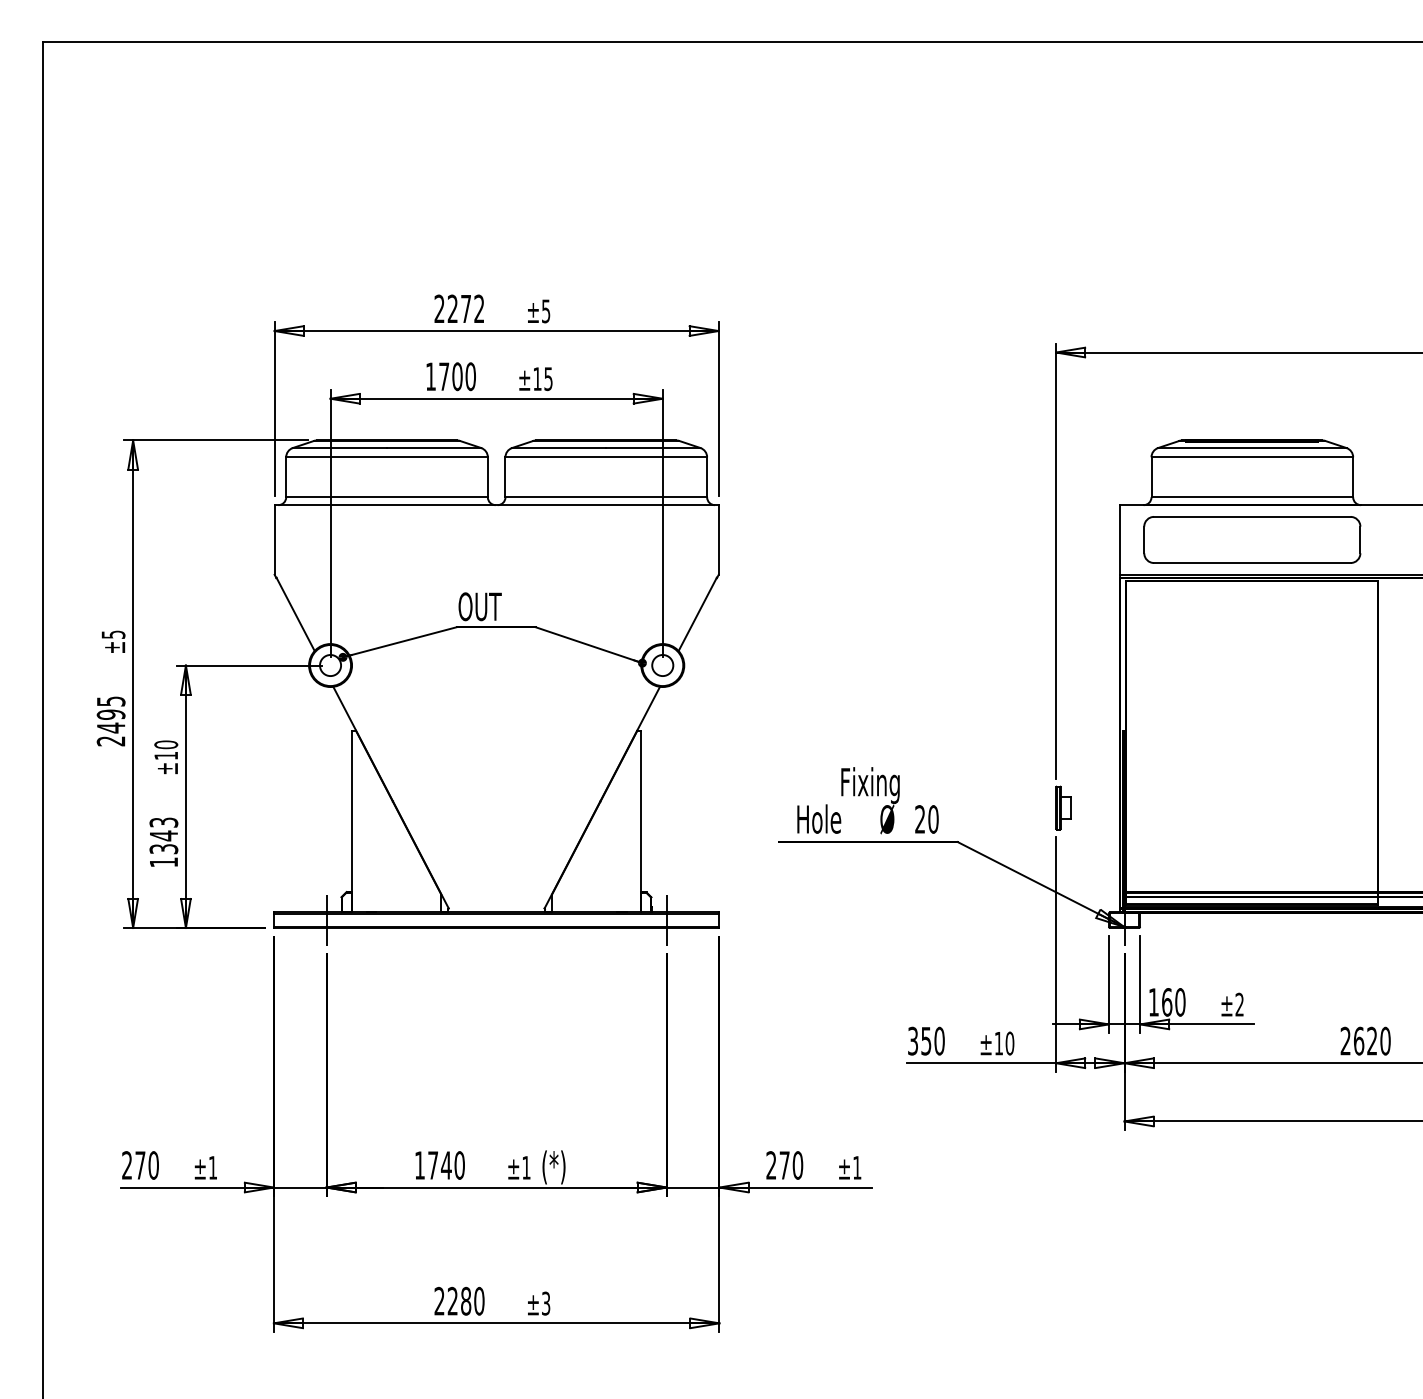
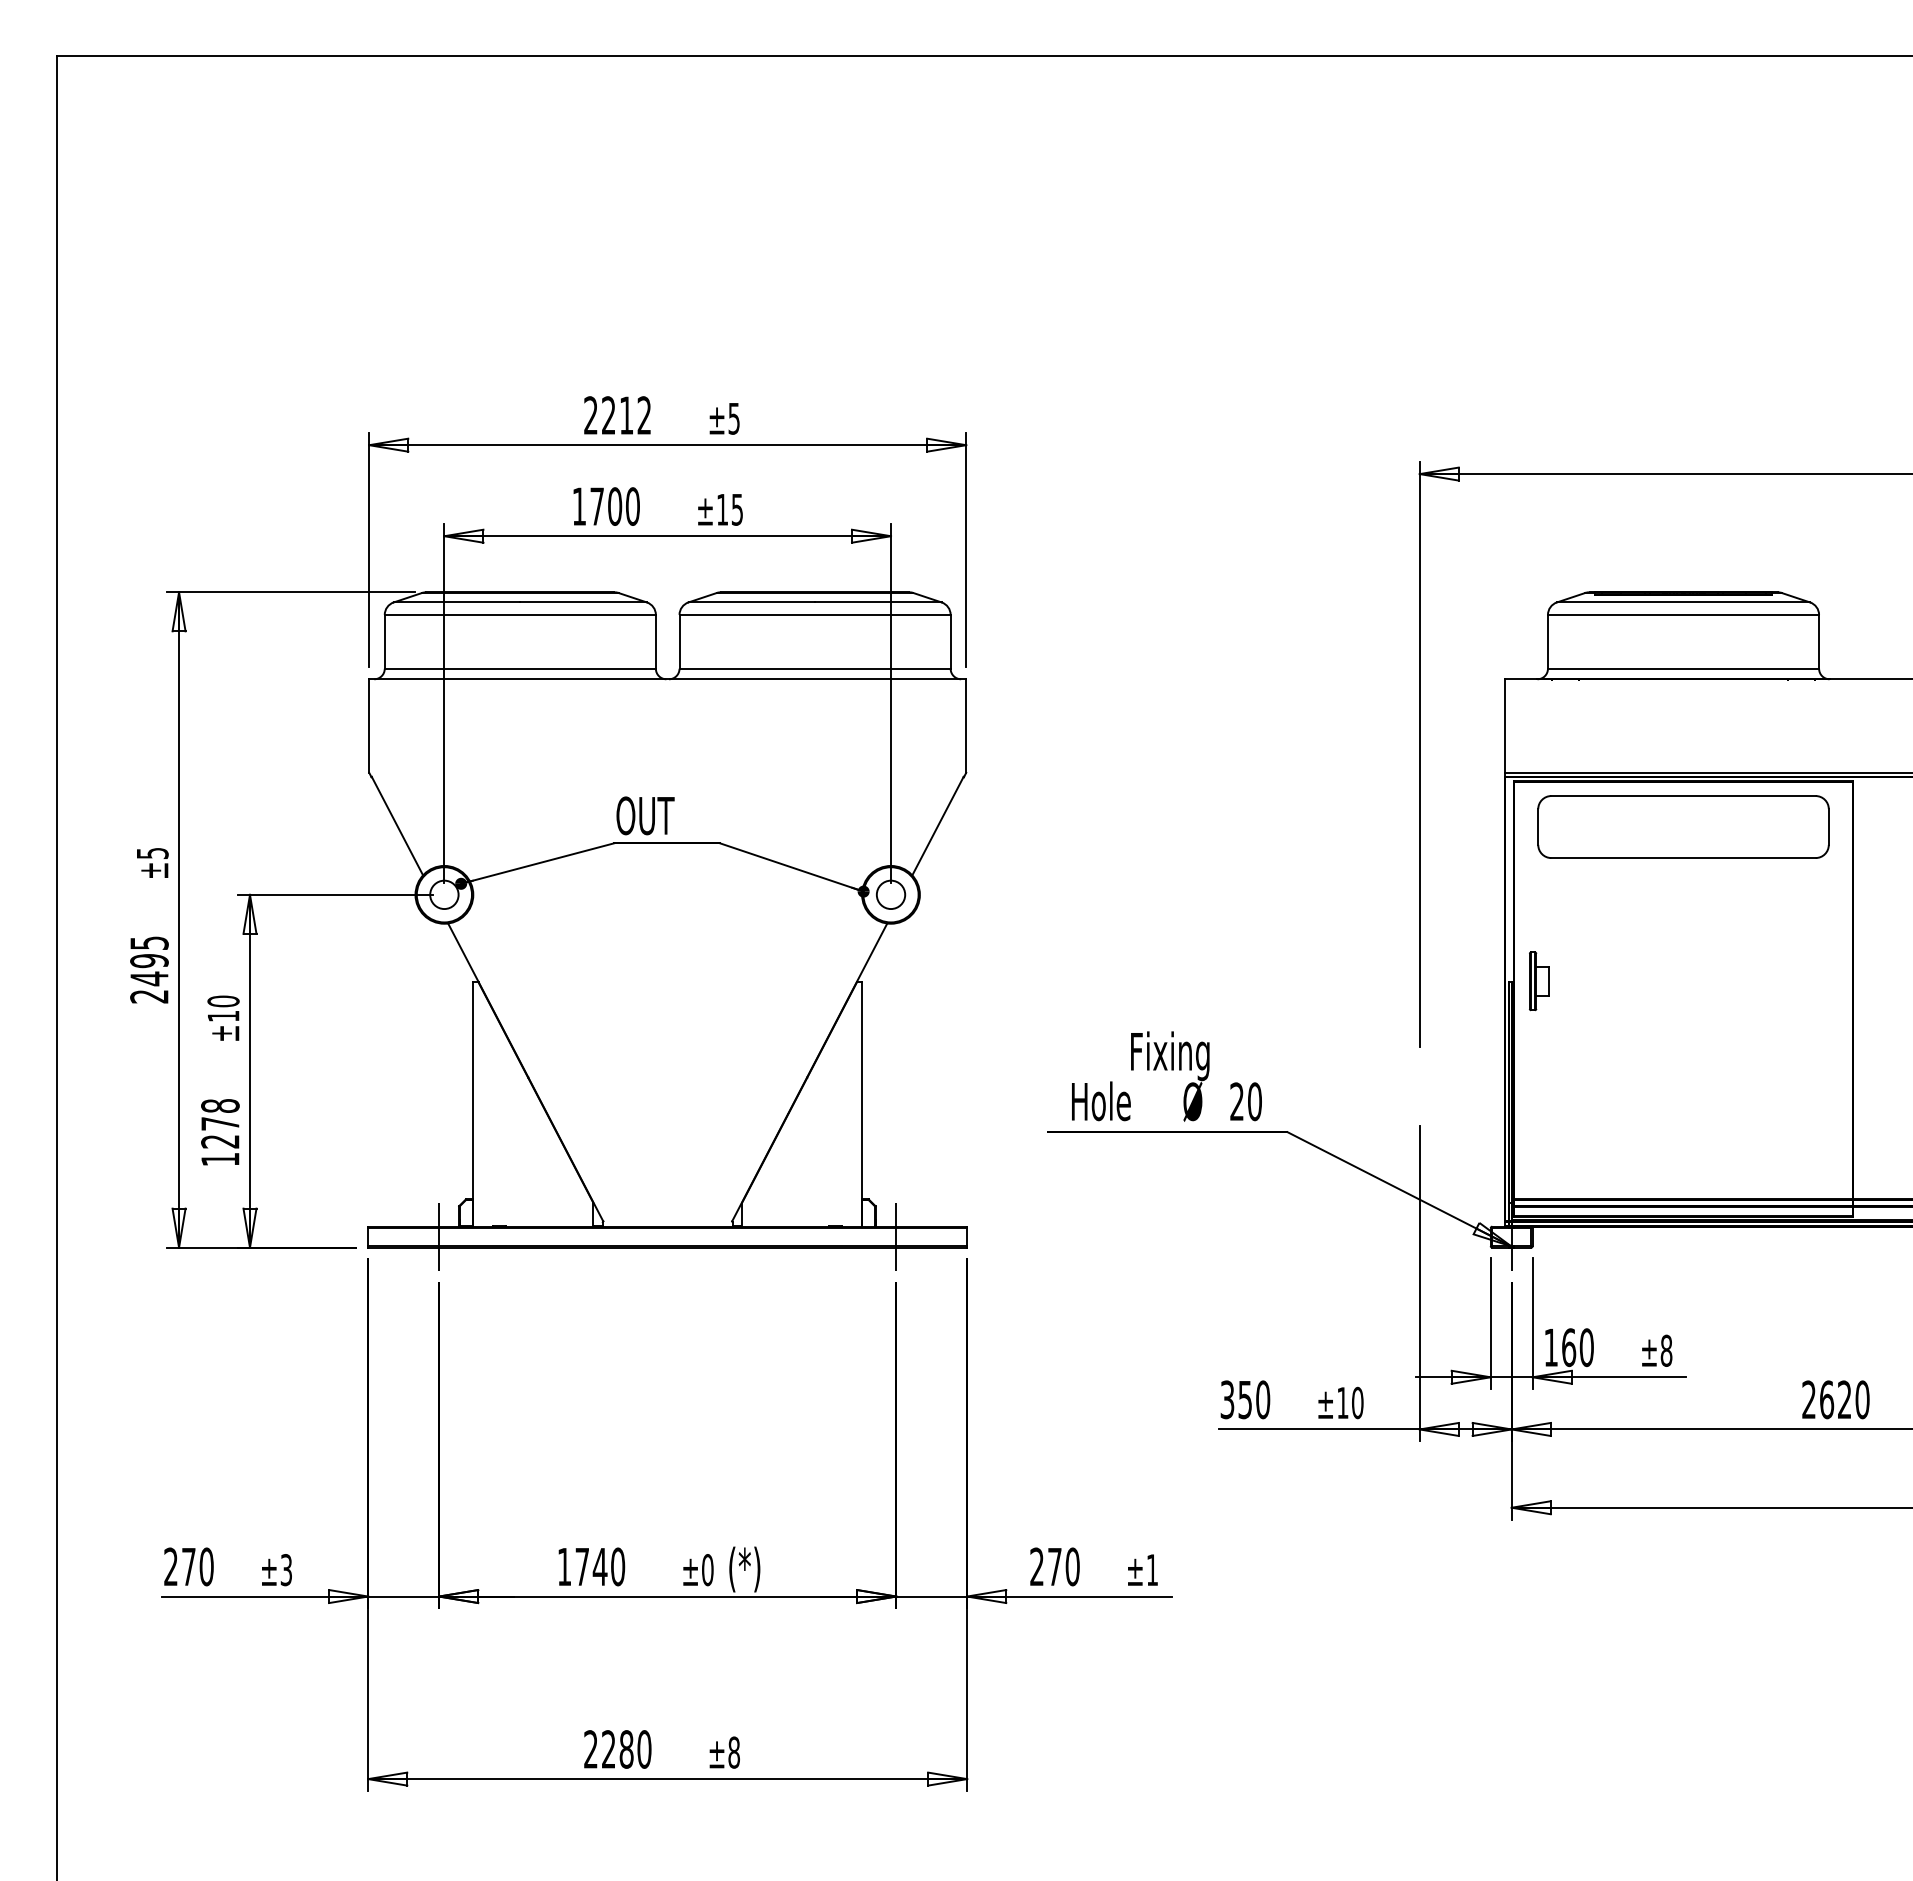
text: (466, 308) -> (626, 415), 2272 -> 2212
part: (1252, 539) -> (1683, 826), moved
part: (1063, 808) -> (1539, 981), moved
text: (163, 835) -> (220, 1123), 1343 -> 1278
text: (1239, 1004) -> (1666, 1350), ±2 -> ±8
text: (212, 1168) -> (285, 1570), ±1 -> ±3
text: (526, 1168) -> (707, 1570), ±1 -> ±0
text: (545, 1303) -> (733, 1752), ±3 -> ±8

